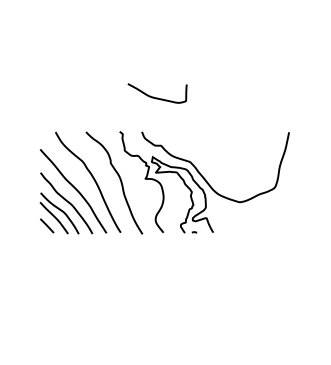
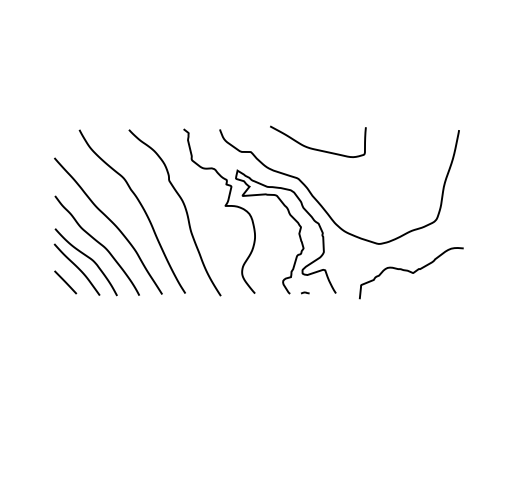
curve: (157, 97) -> (318, 148), moved
curve: (259, 219) -> (410, 272), added

